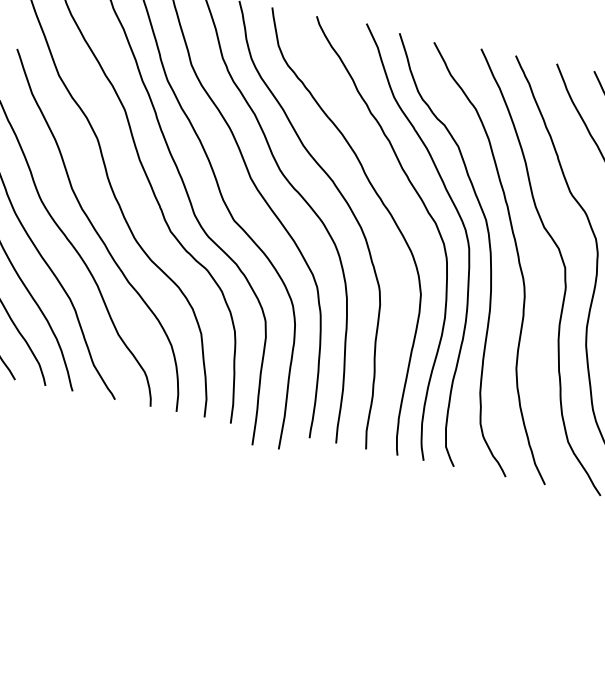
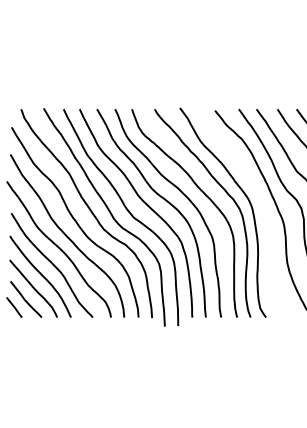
curve: (488, 255) -> (262, 210), removed

